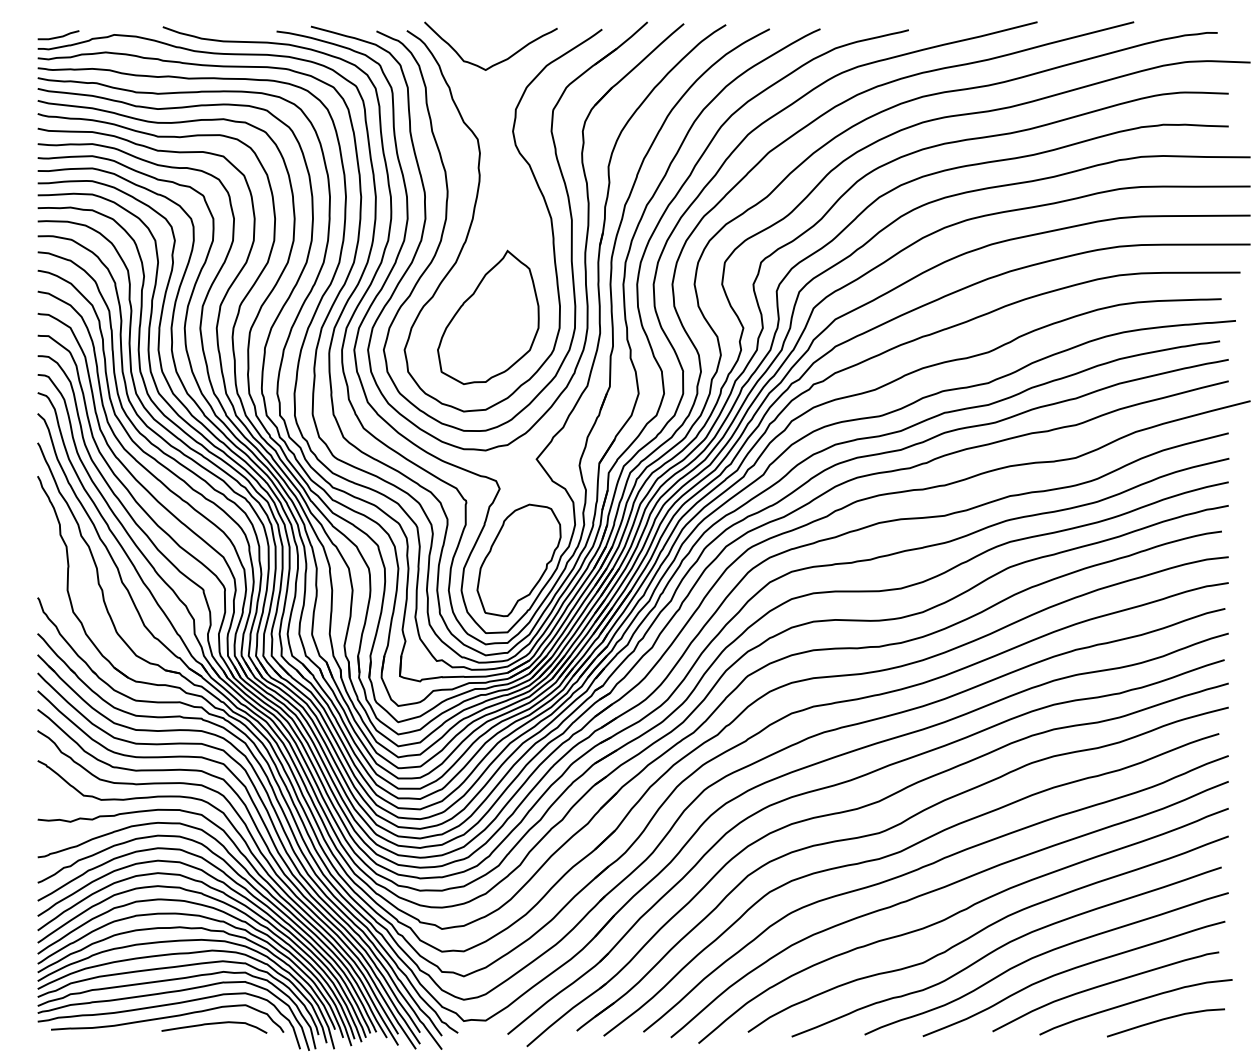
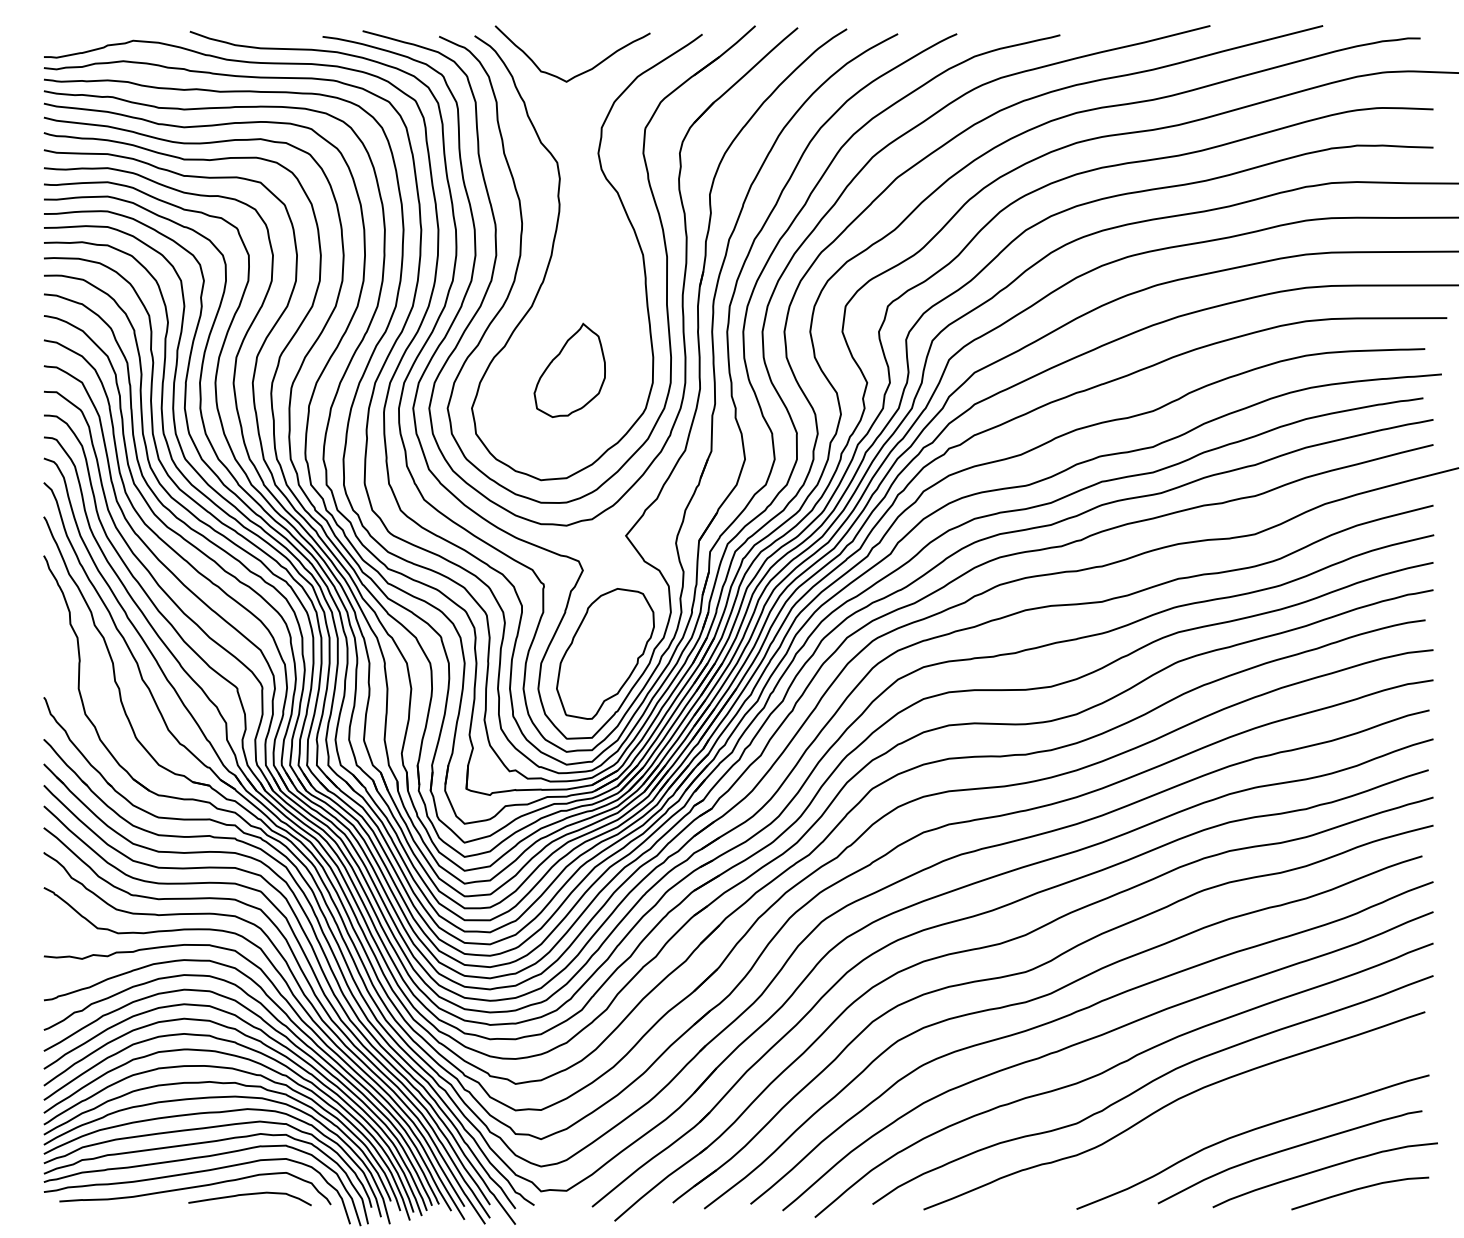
line: (58, 36) -> (68, 42), removed
part: (488, 317) -> (569, 370), size x0.6
curve: (1042, 955) -> (1216, 1114), removed

